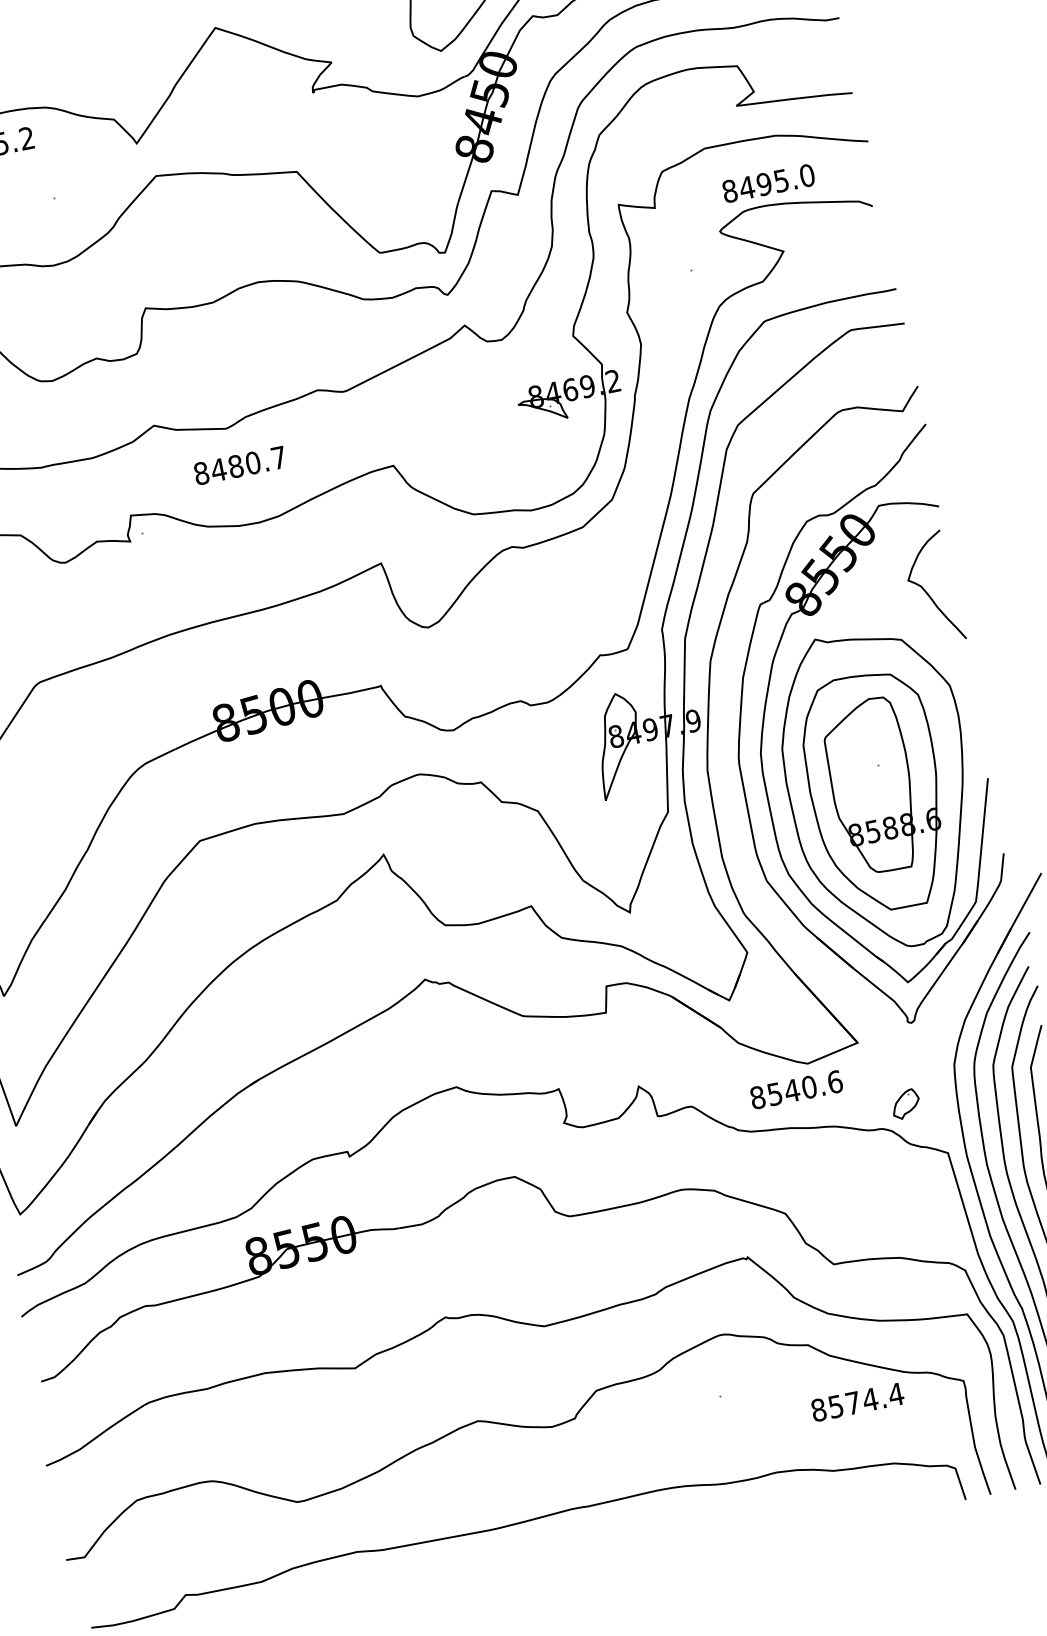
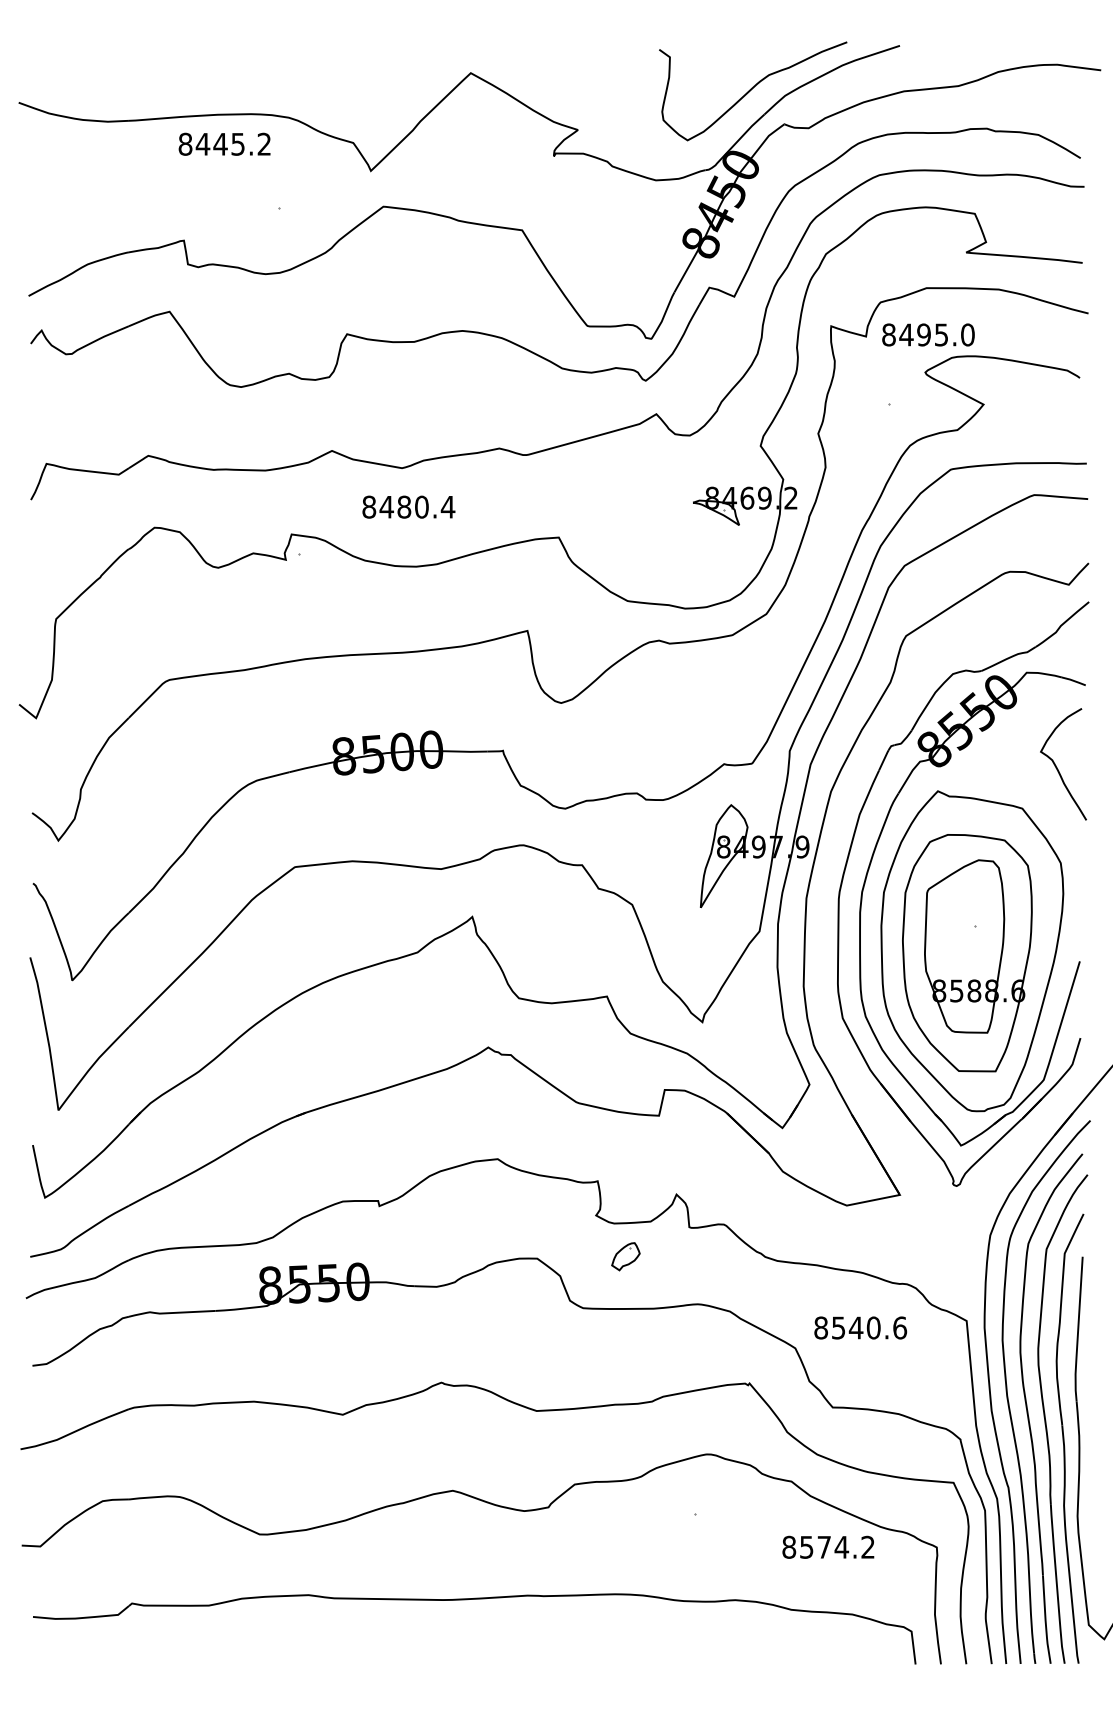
text: (768, 182) -> (928, 334), moved
text: (278, 458) -> (447, 507), 8480.7 -> 8480.4
text: (796, 1089) -> (860, 1327), moved
part: (905, 1104) -> (625, 1256), moved
text: (895, 1393) -> (867, 1546), 8574.4 -> 8574.2

